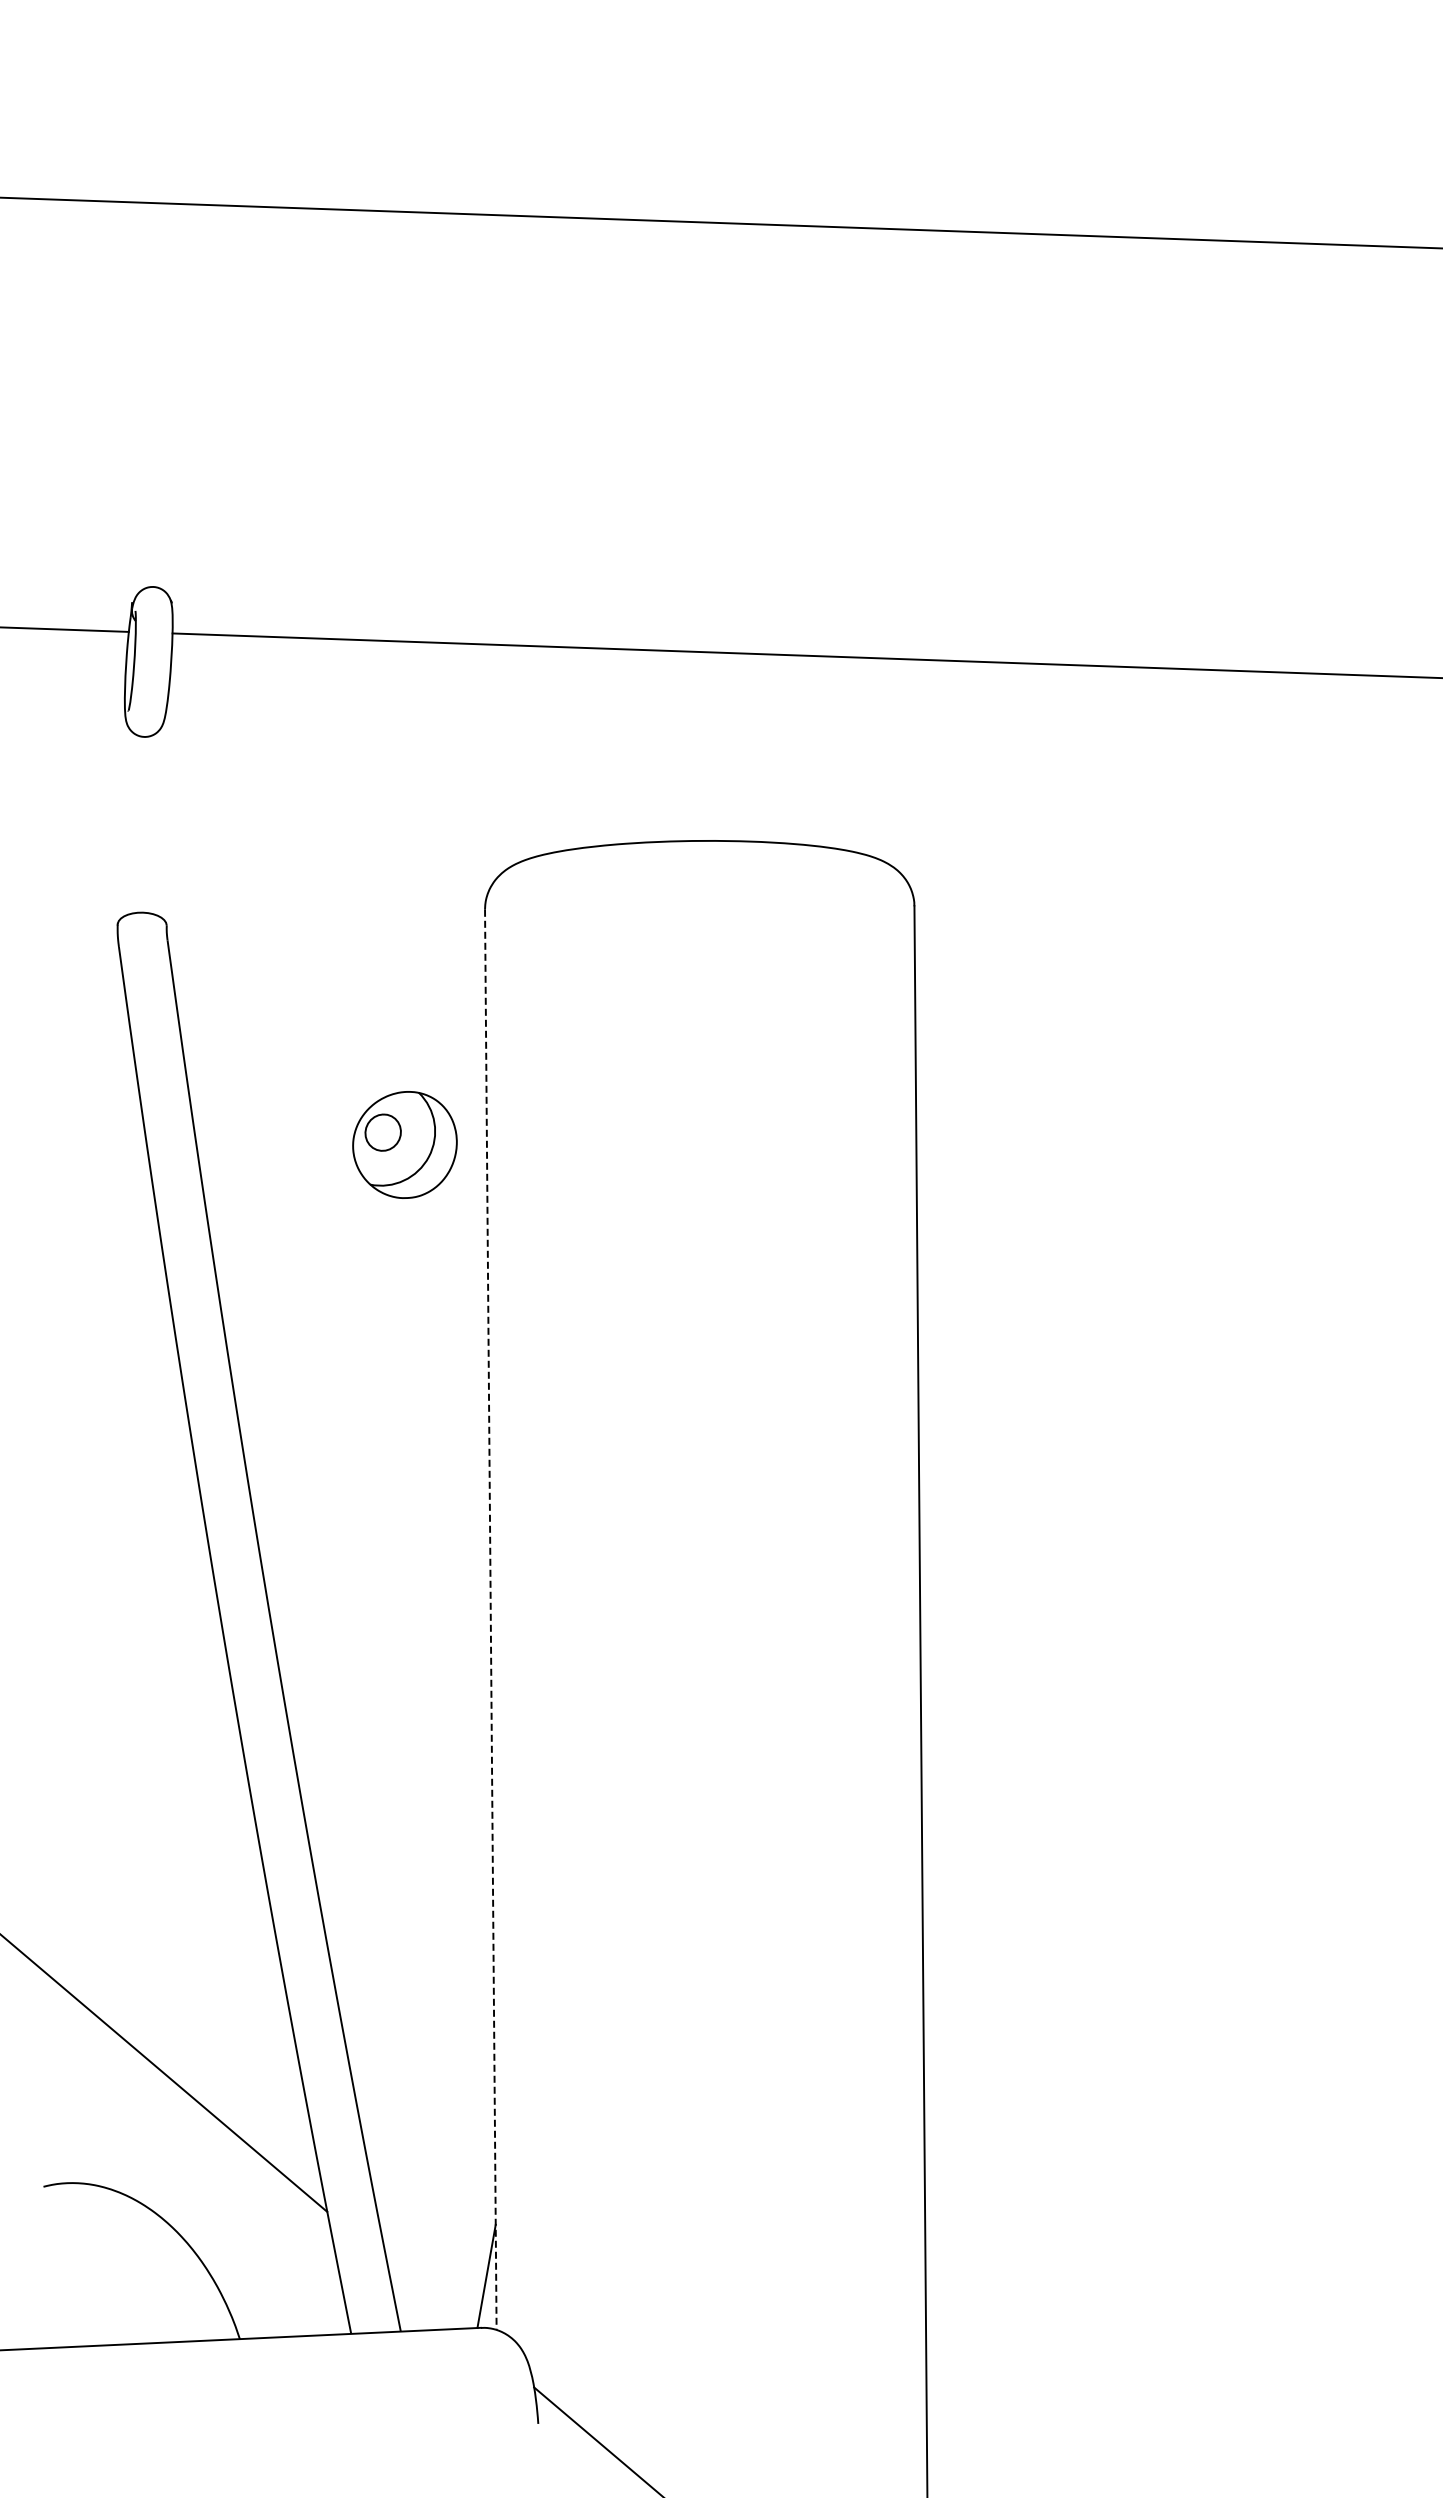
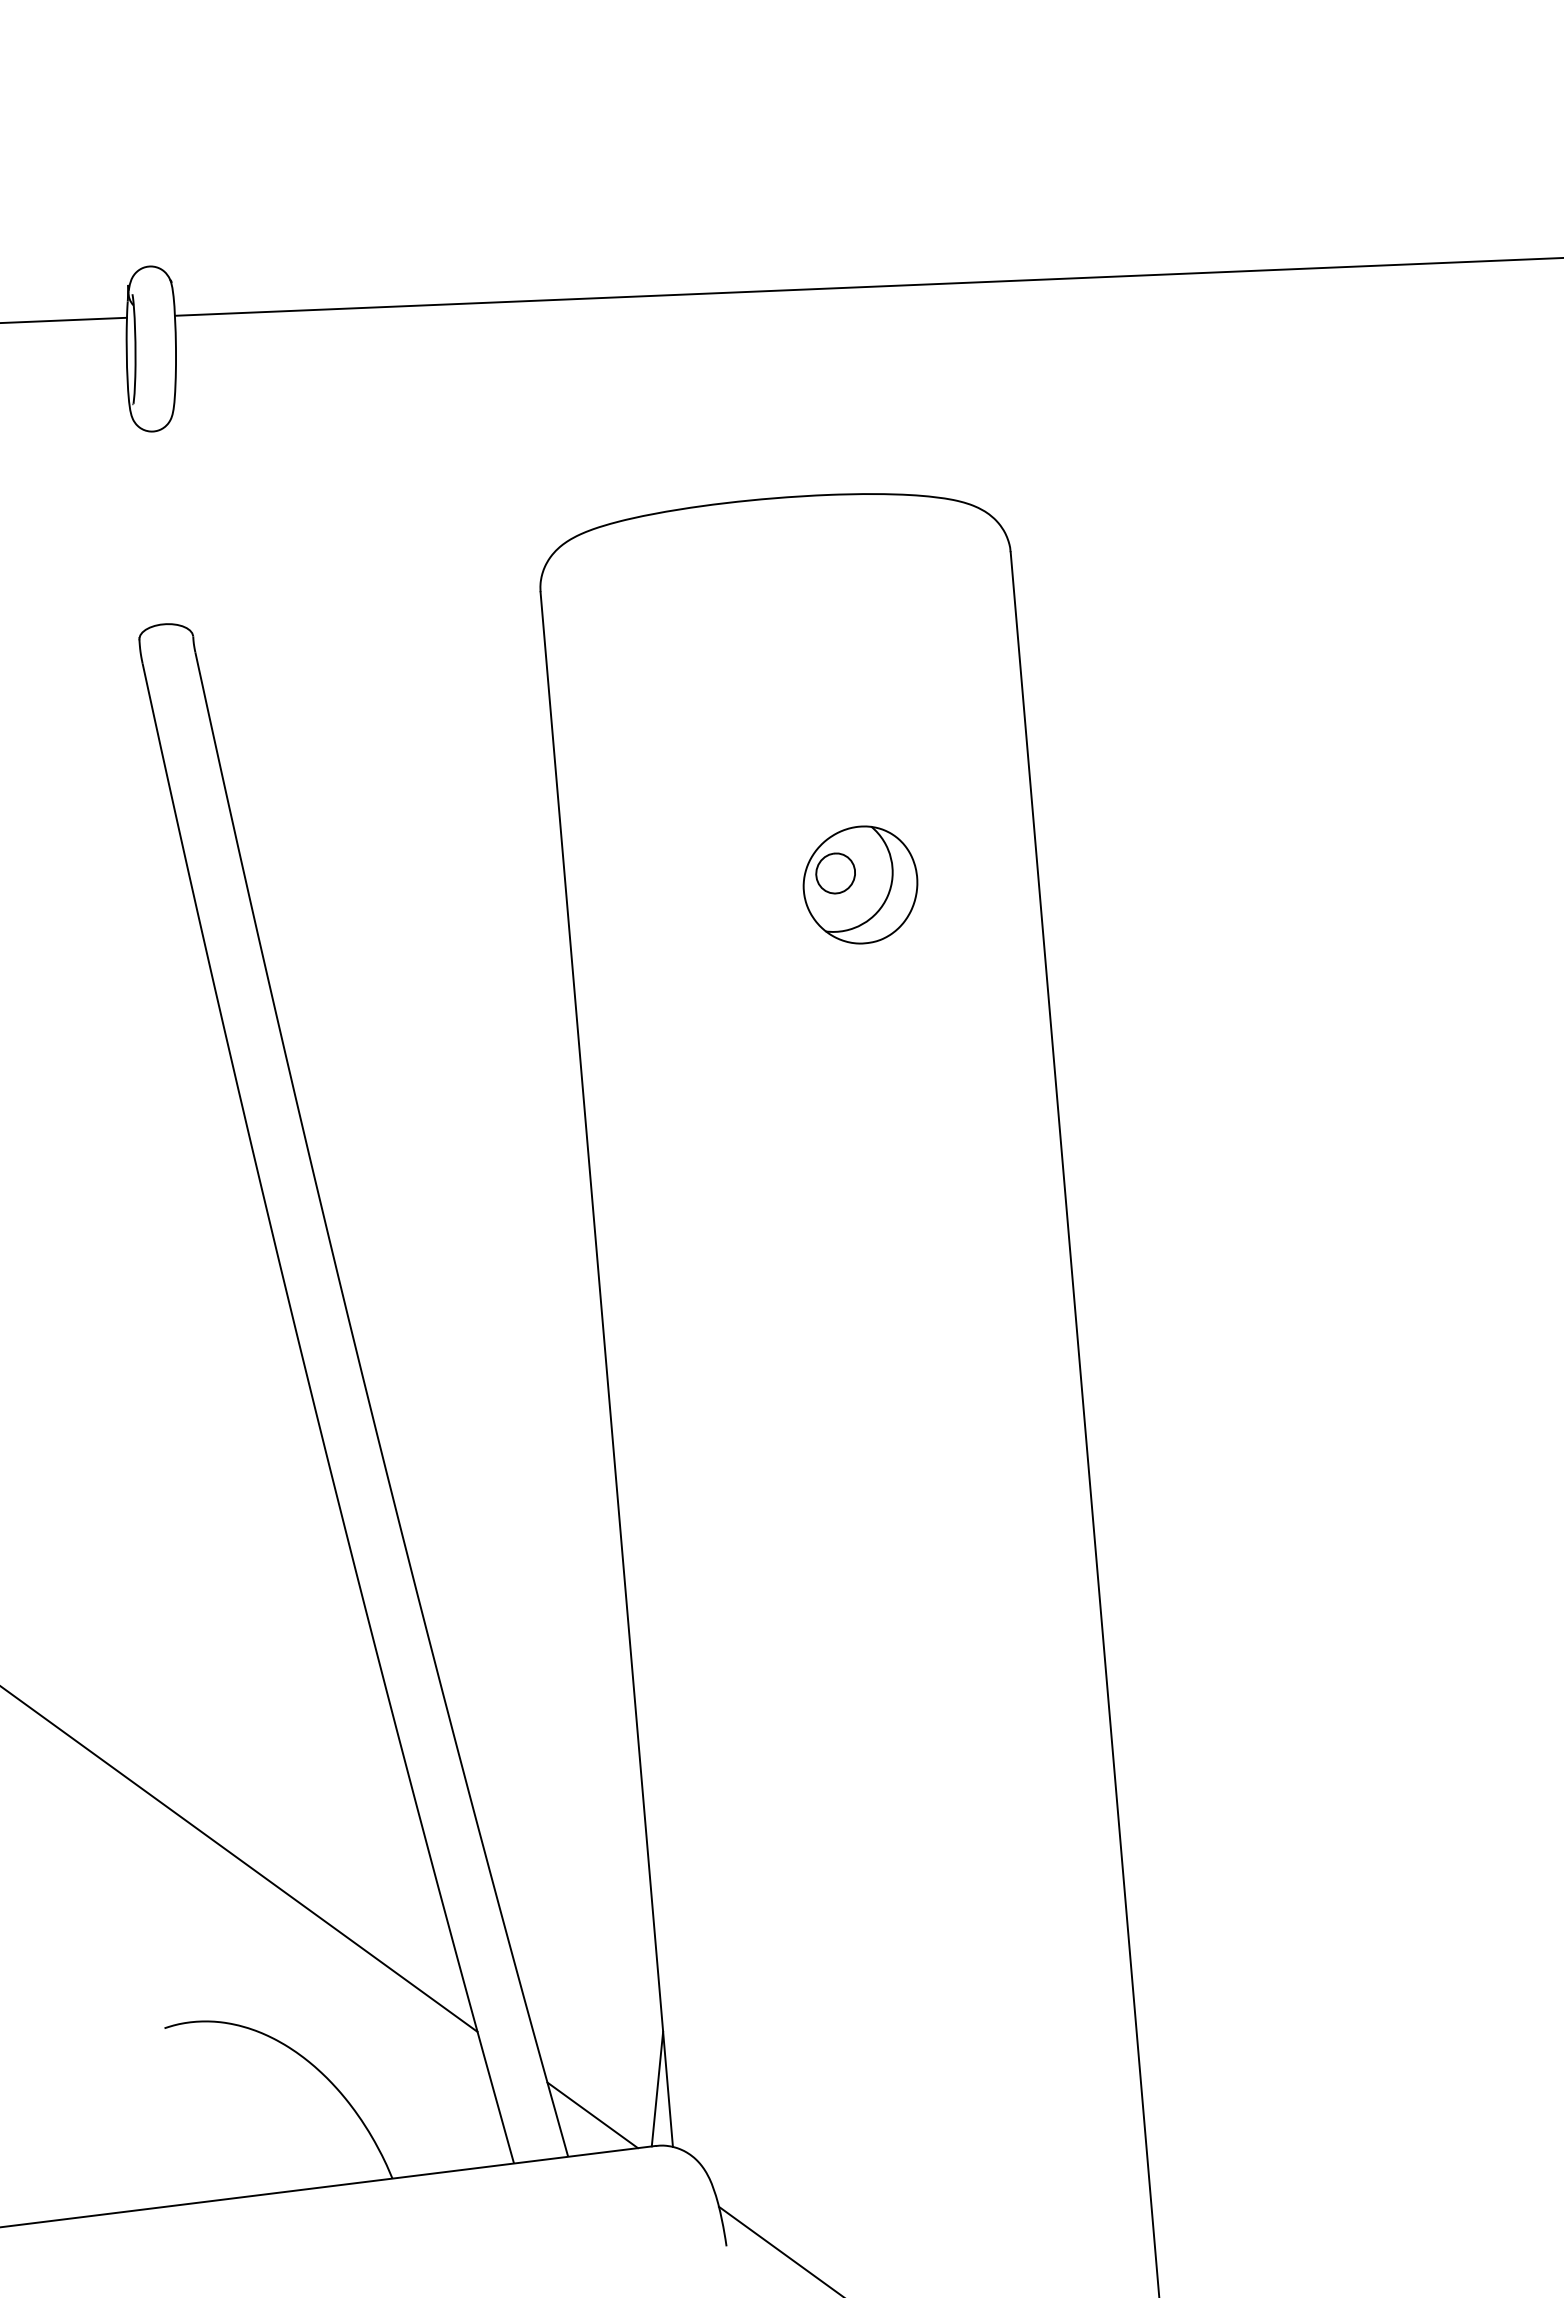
part: (404, 1144) -> (860, 884), moved
line: (490, 1620) -> (606, 1370), dashed -> solid
line: (425, 2295) -> (592, 2115), added

